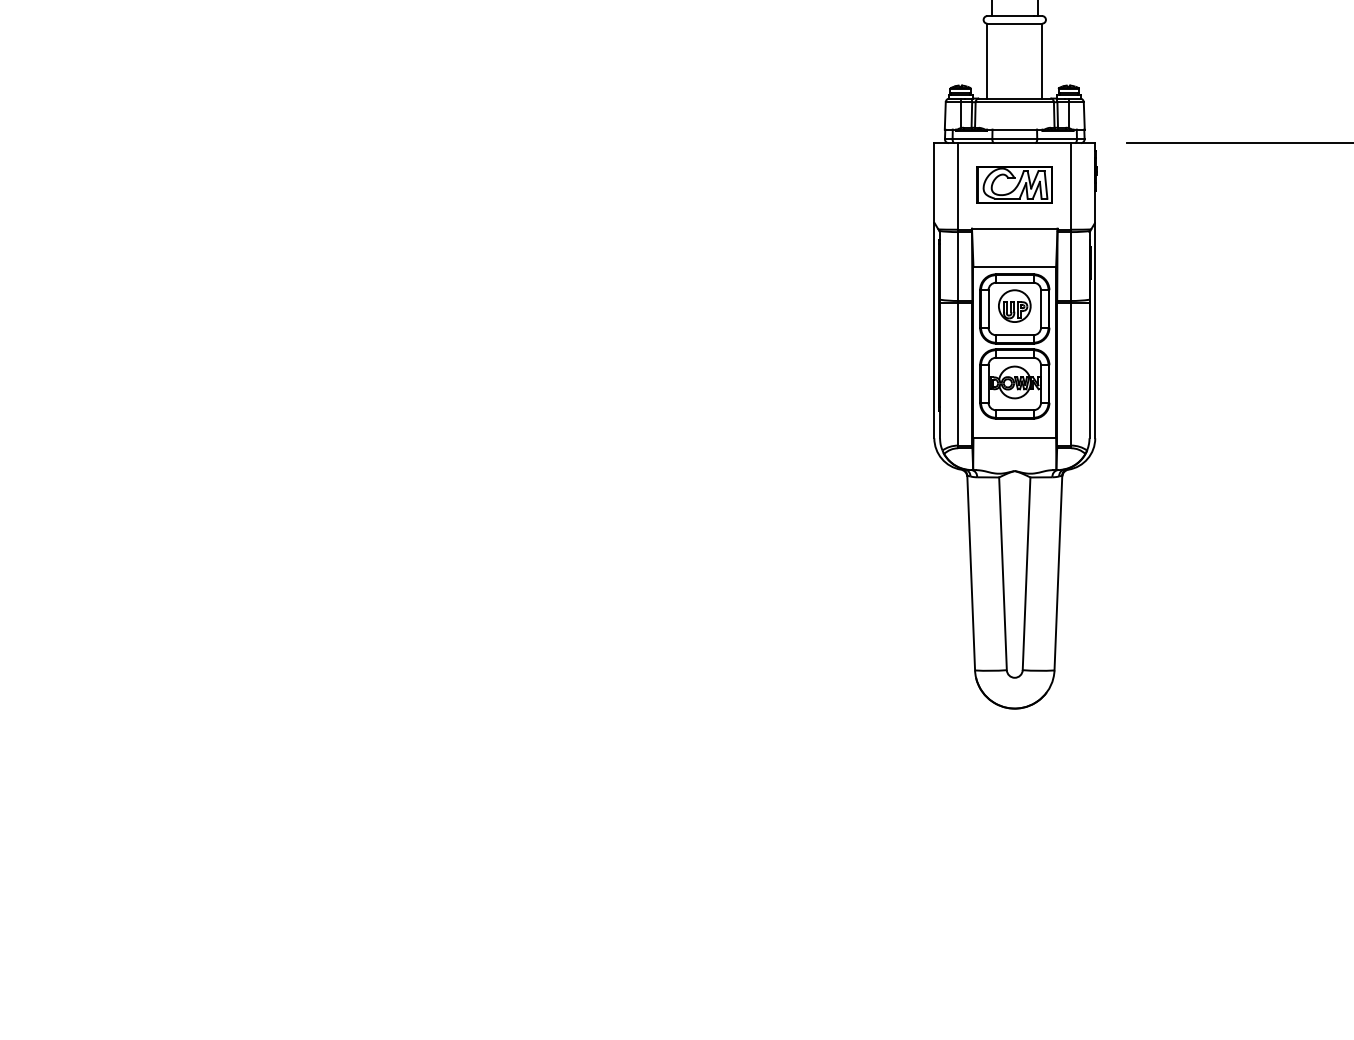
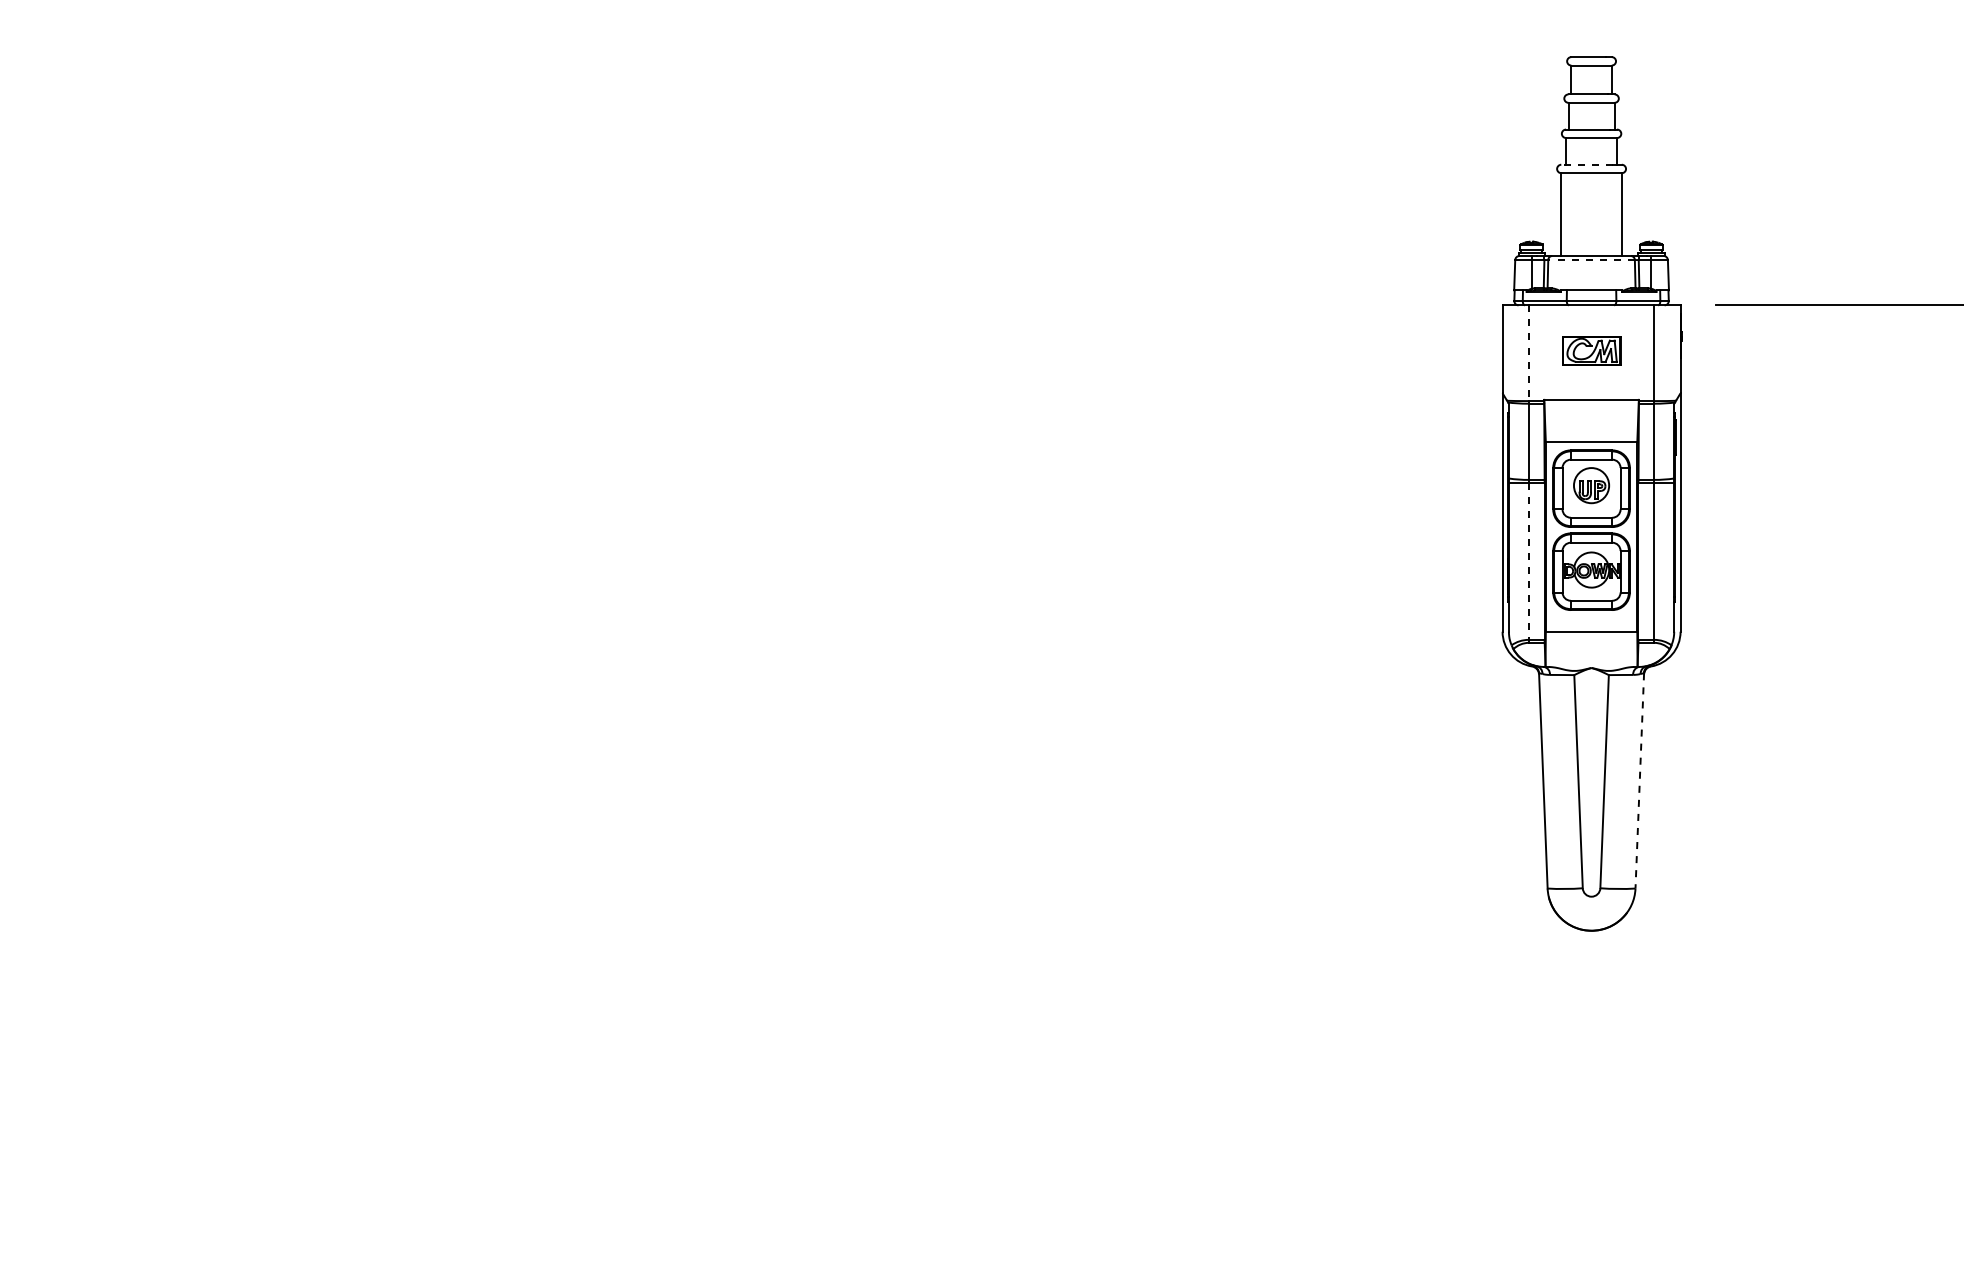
line: (1011, 15) -> (1587, 164), solid -> dashed
line: (1014, 102) -> (1591, 260), solid -> dashed
part: (1014, 183) -> (1591, 350), size x0.7
line: (957, 186) -> (1528, 353), solid -> dashed
line: (957, 374) -> (1528, 561), solid -> dashed
line: (1058, 572) -> (1639, 780), solid -> dashed

